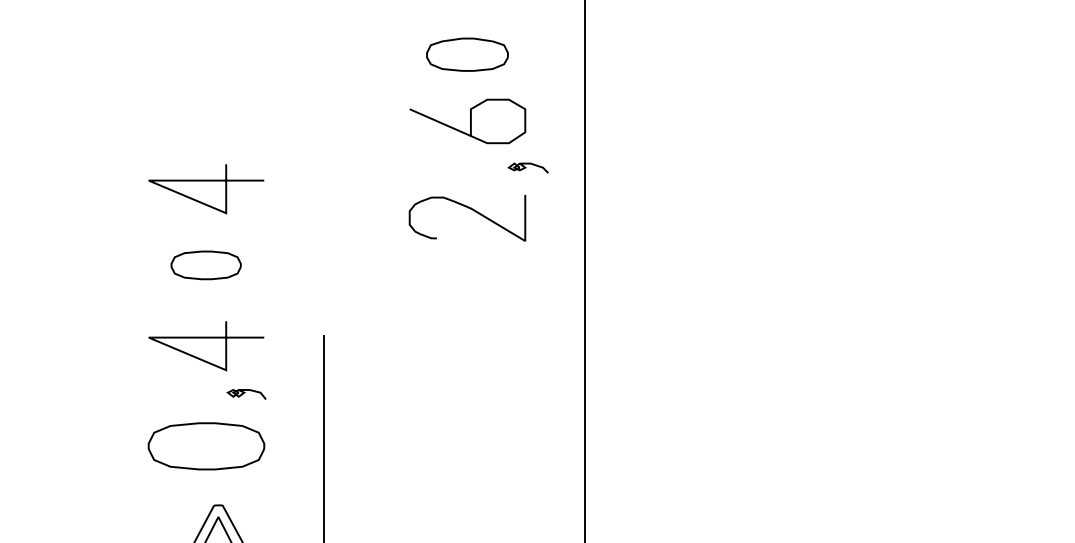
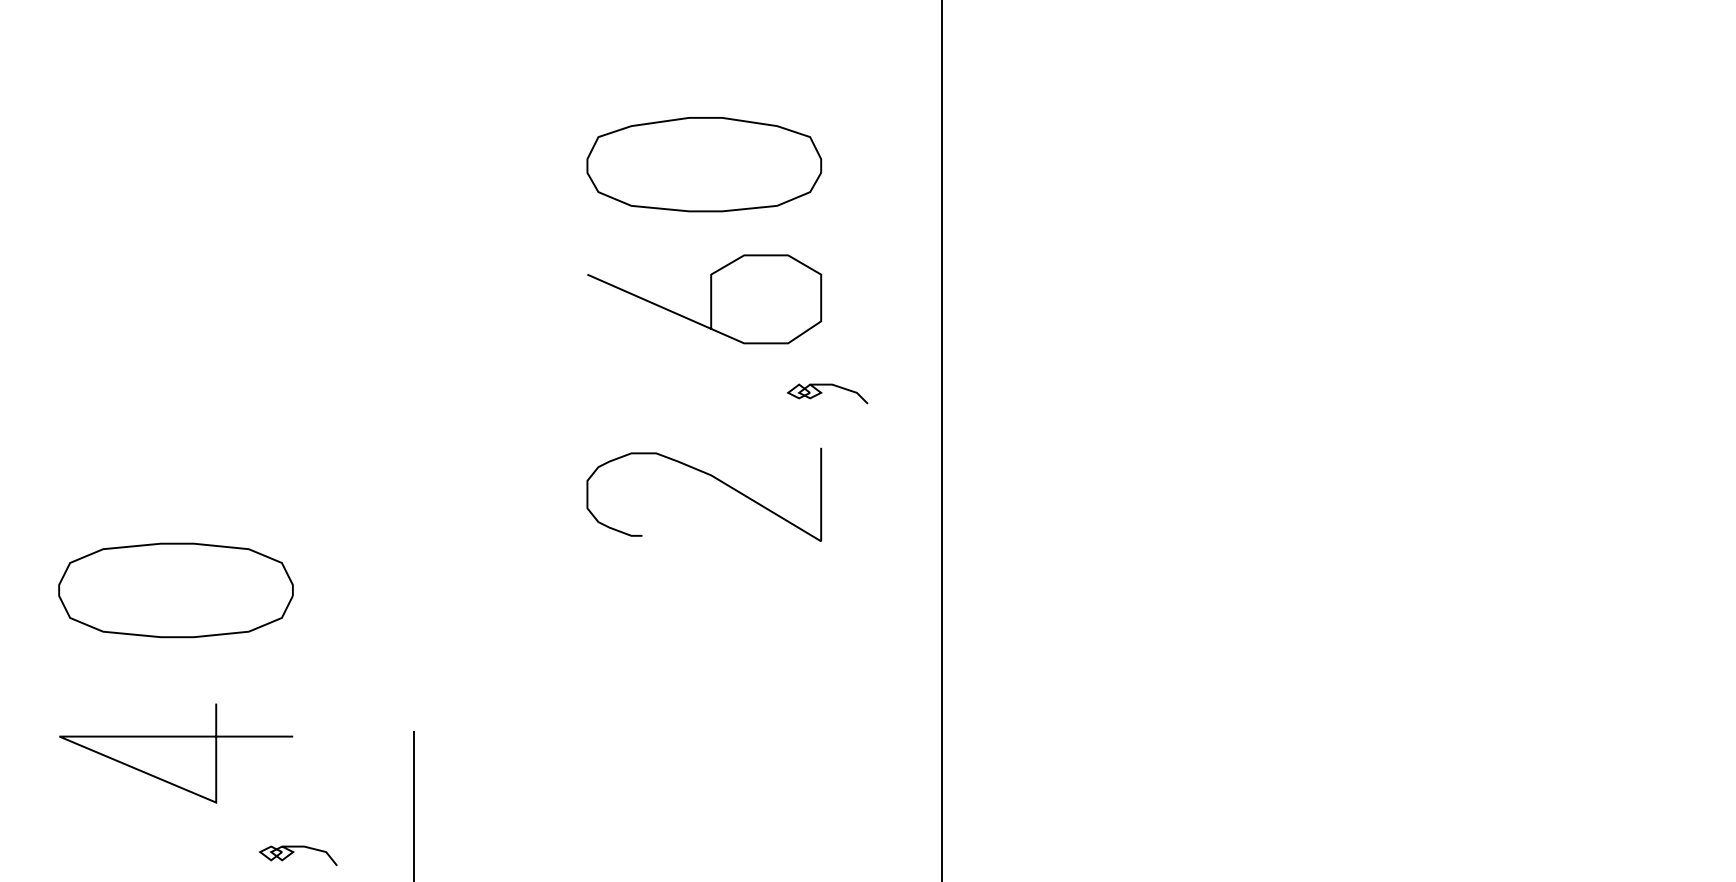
part: (467, 54) -> (704, 163), size x1.43
line: (206, 181) -> (176, 420), removed
part: (205, 265) -> (174, 590), size x1.67
part: (246, 394) -> (297, 855), moved

